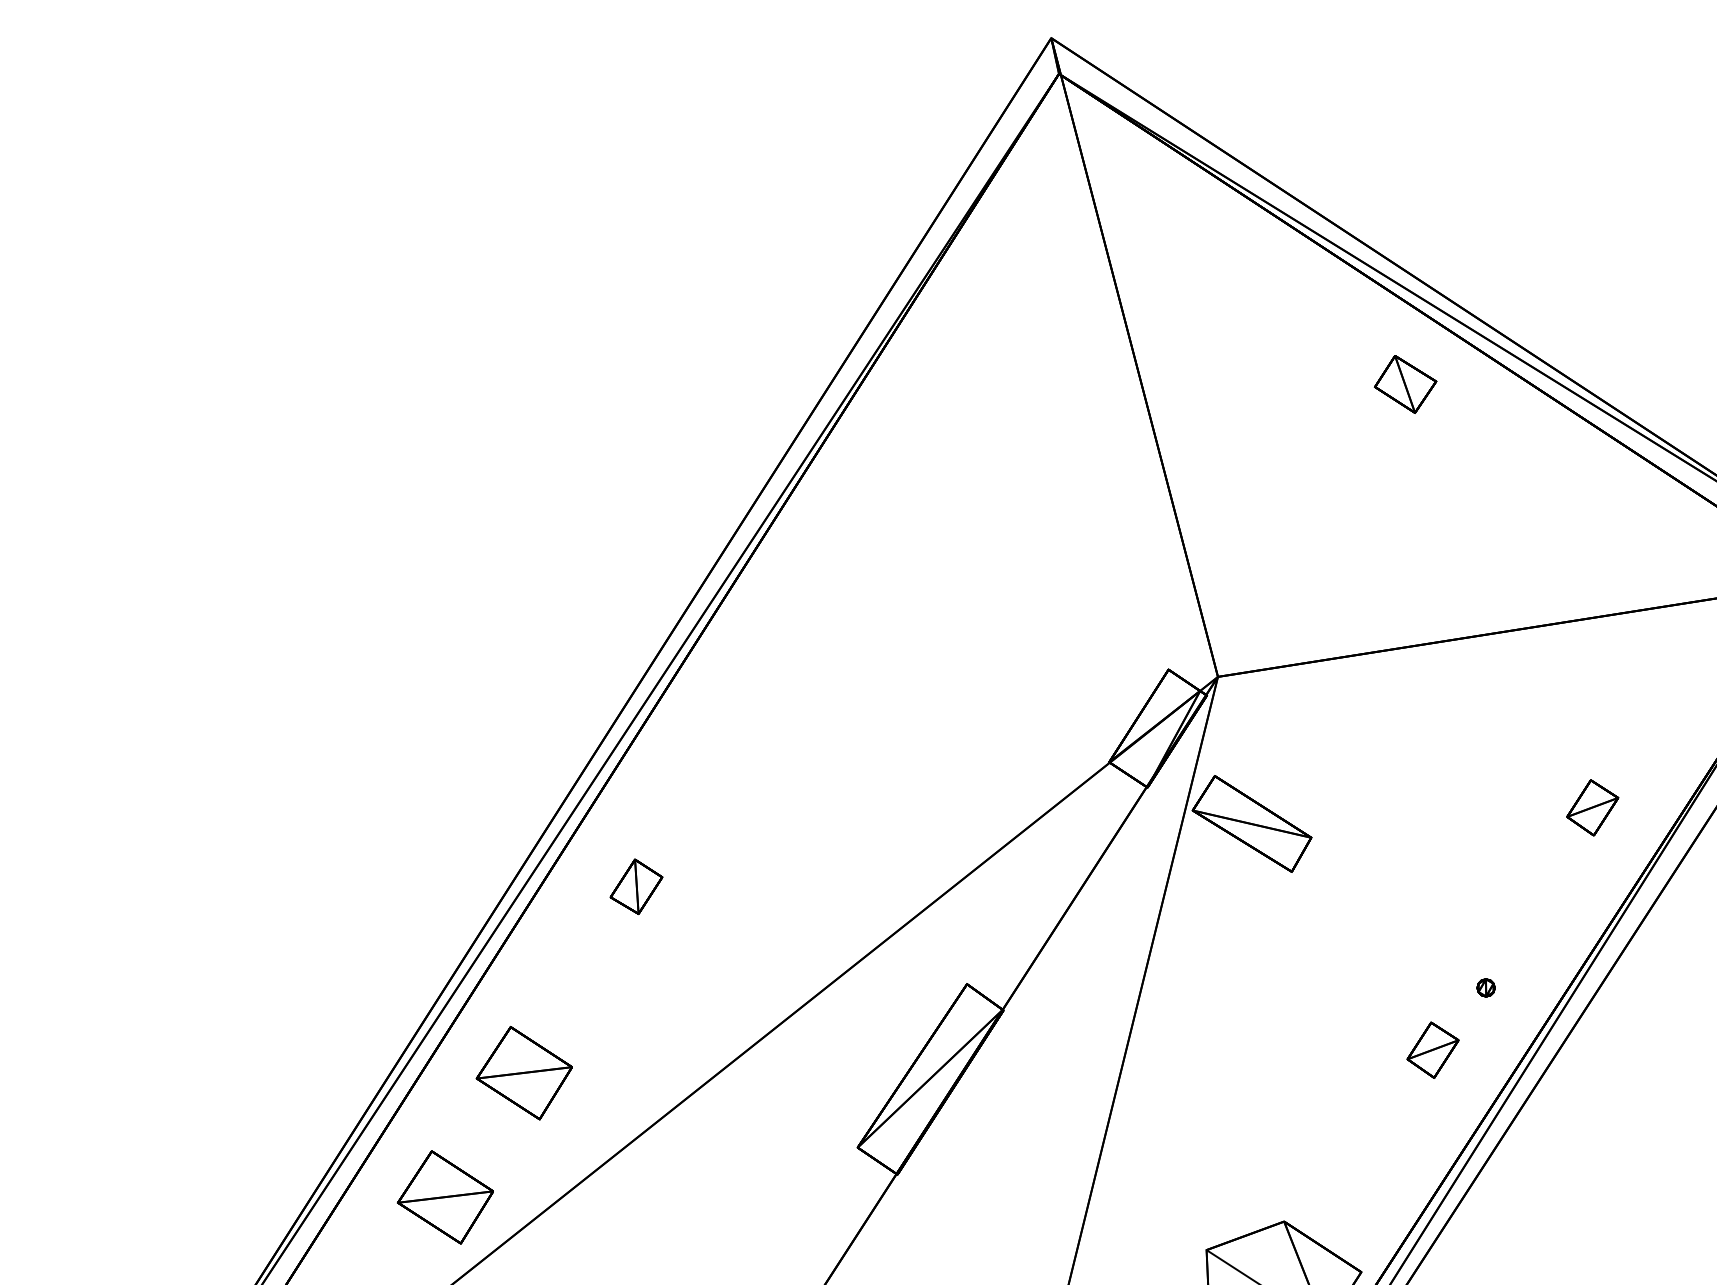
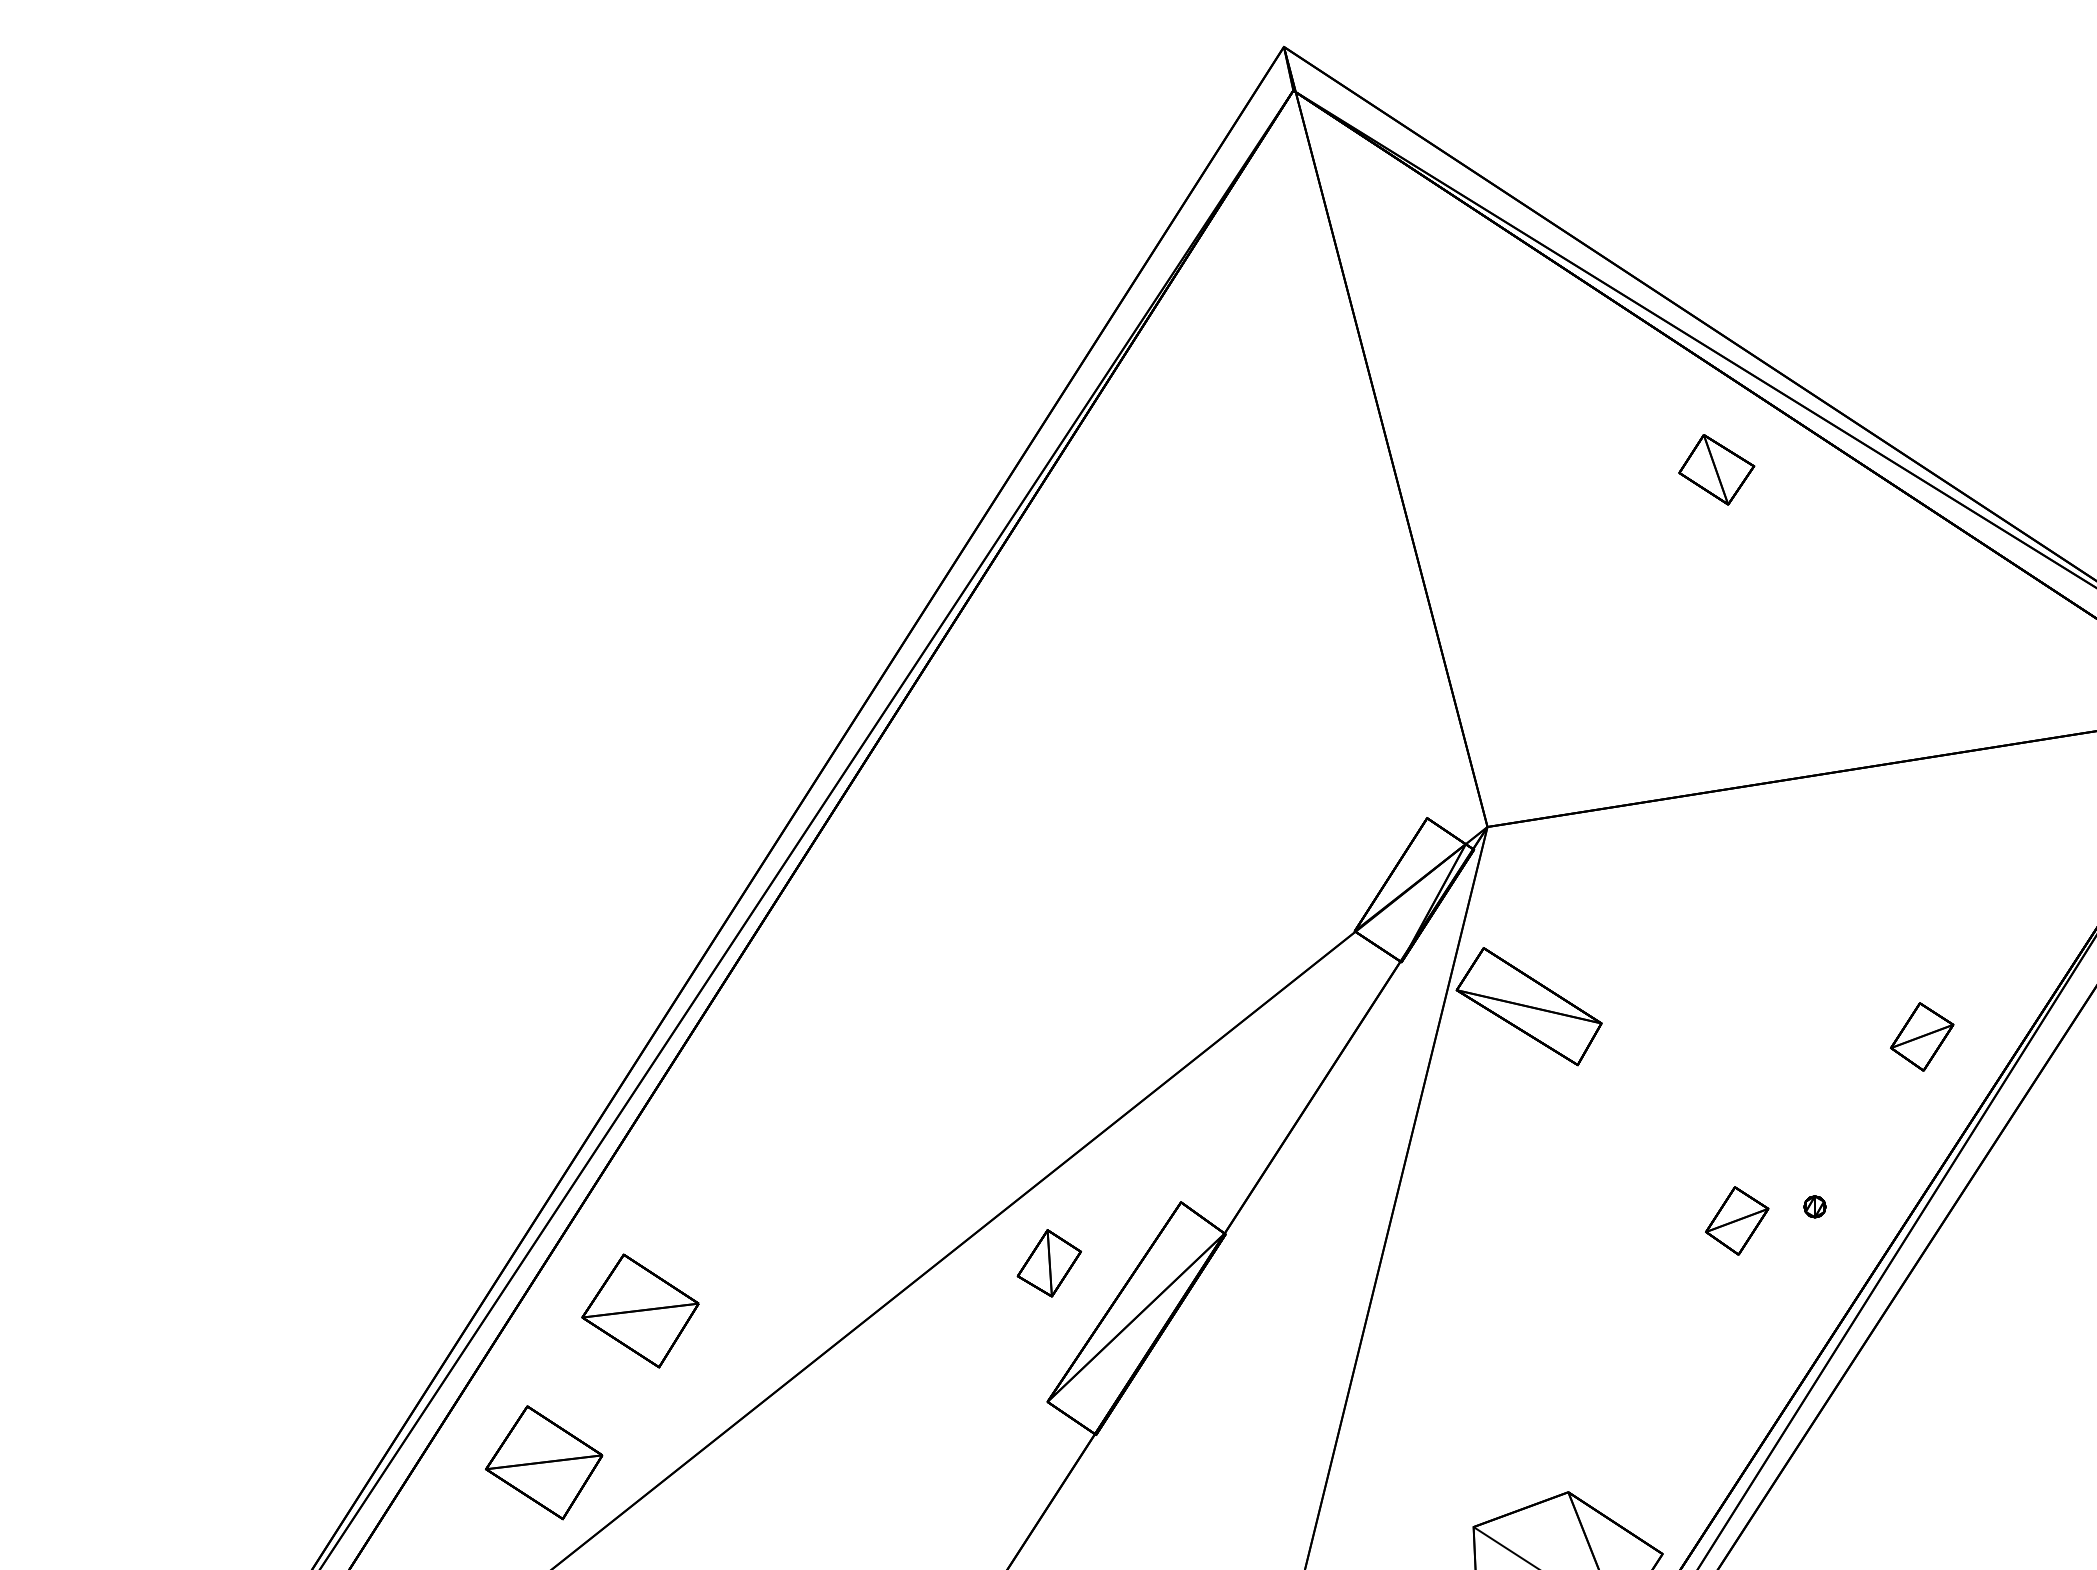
part: (1592, 807) -> (1922, 1036), moved
part: (635, 886) -> (1048, 1263), moved
part: (1433, 1049) -> (1737, 1220), moved

